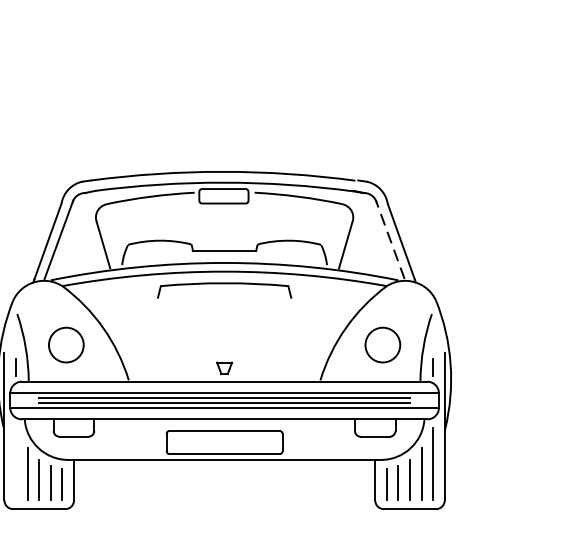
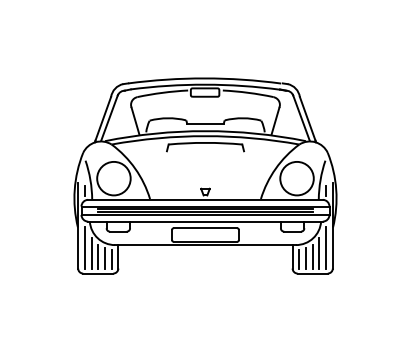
line: (390, 239) -> (301, 117), dashed -> solid
circle: (65, 344) -> (113, 178), size x1.67
circle: (381, 344) -> (296, 178), size x1.67
line: (15, 464) -> (84, 247), added

